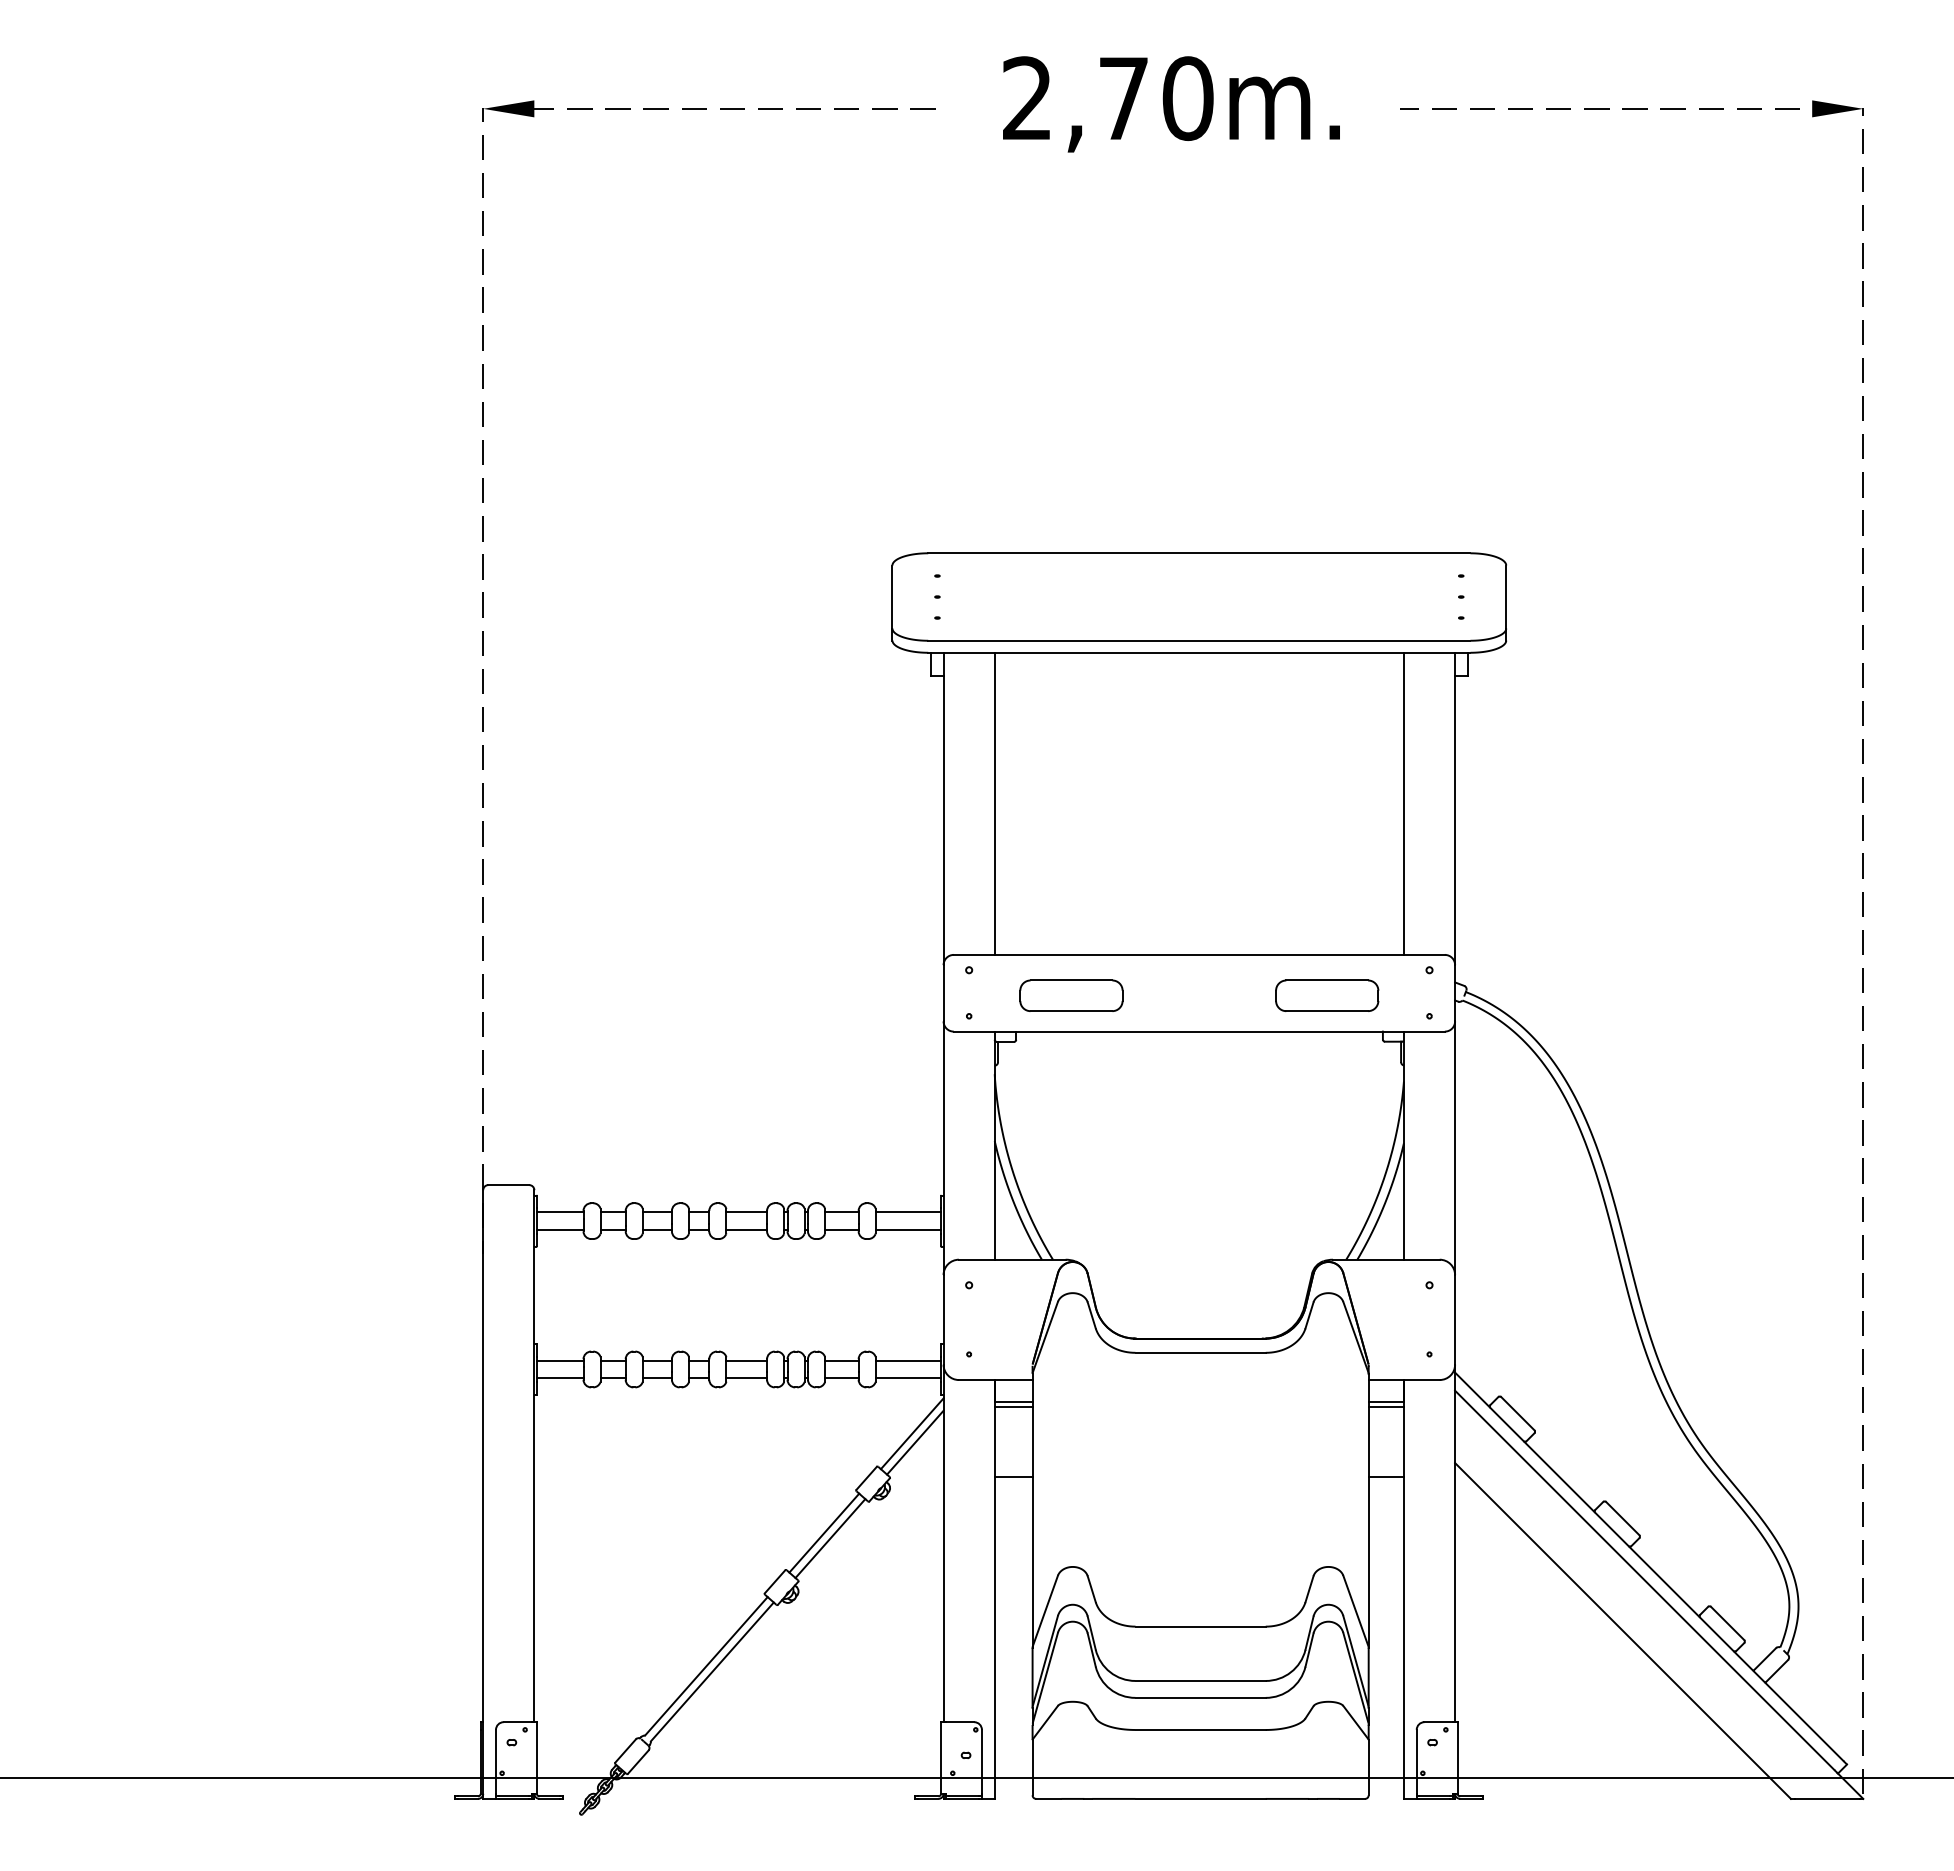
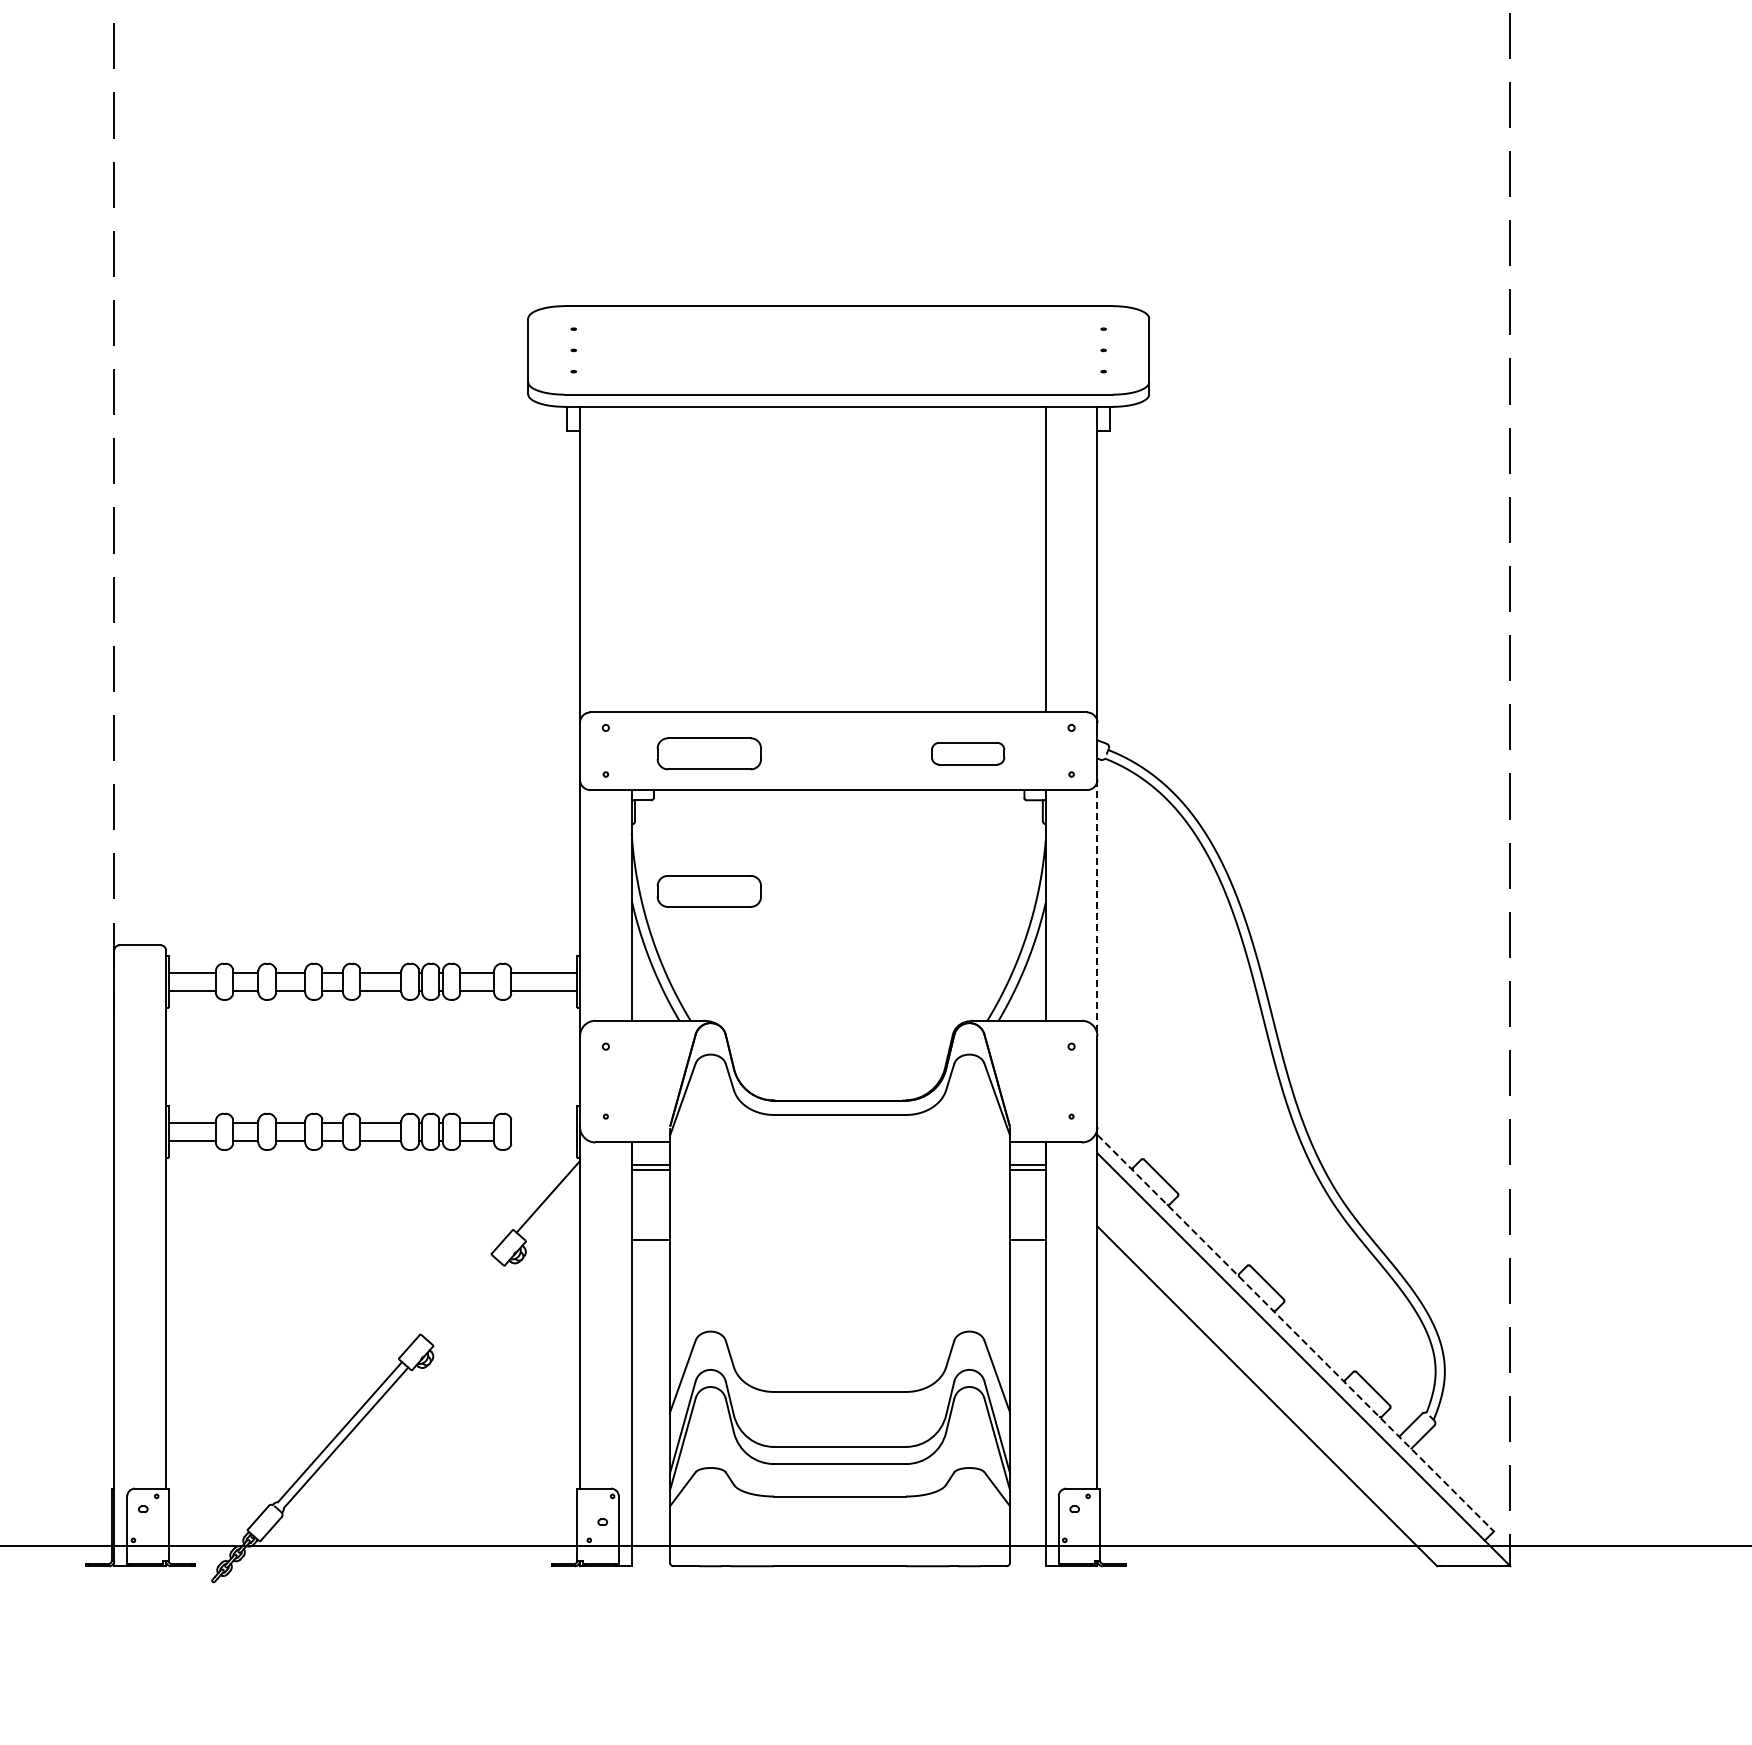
line: (994, 803) -> (631, 559), removed
part: (1327, 995) -> (968, 753), size x0.7
part: (1071, 1131) -> (709, 891), added
line: (1455, 1148) -> (1097, 908), solid -> dashed
line: (908, 1360) -> (544, 1122), removed
line: (908, 1378) -> (544, 1140), removed
line: (915, 1442) -> (551, 1205), removed
line: (824, 1532) -> (459, 1296), removed
line: (830, 1538) -> (465, 1302), removed
line: (1649, 1566) -> (1294, 1331), solid -> dashed

